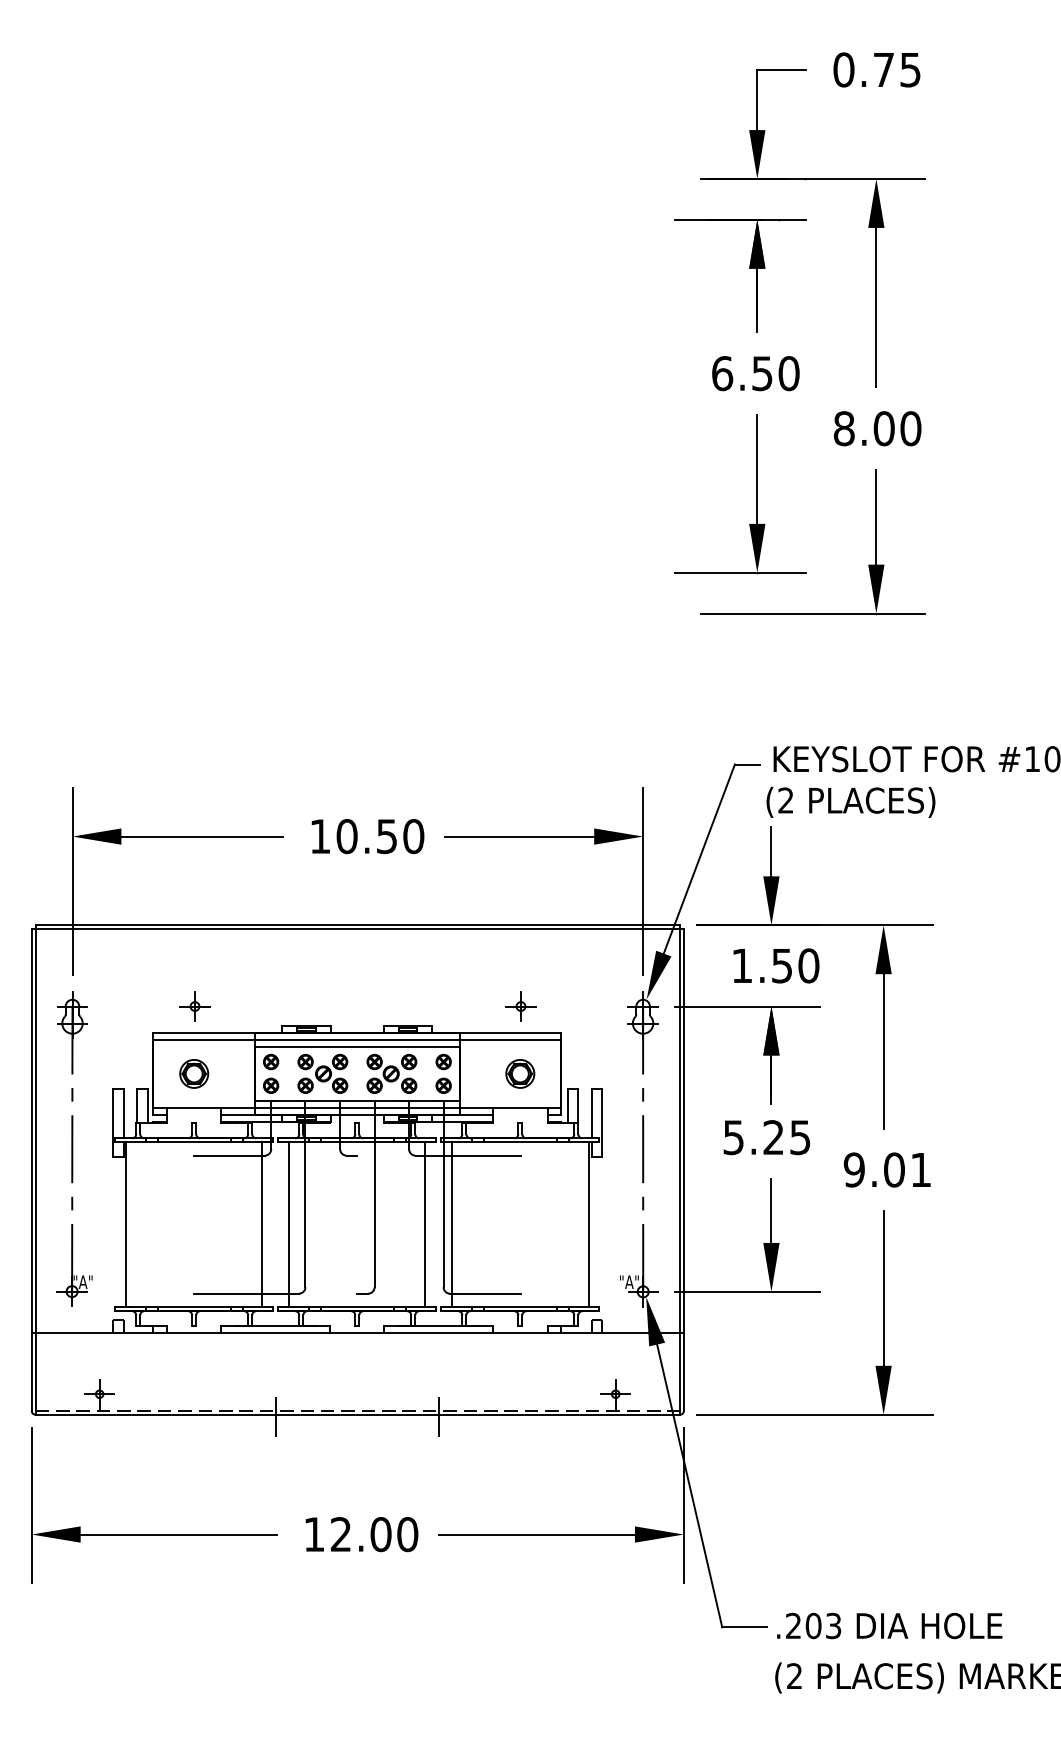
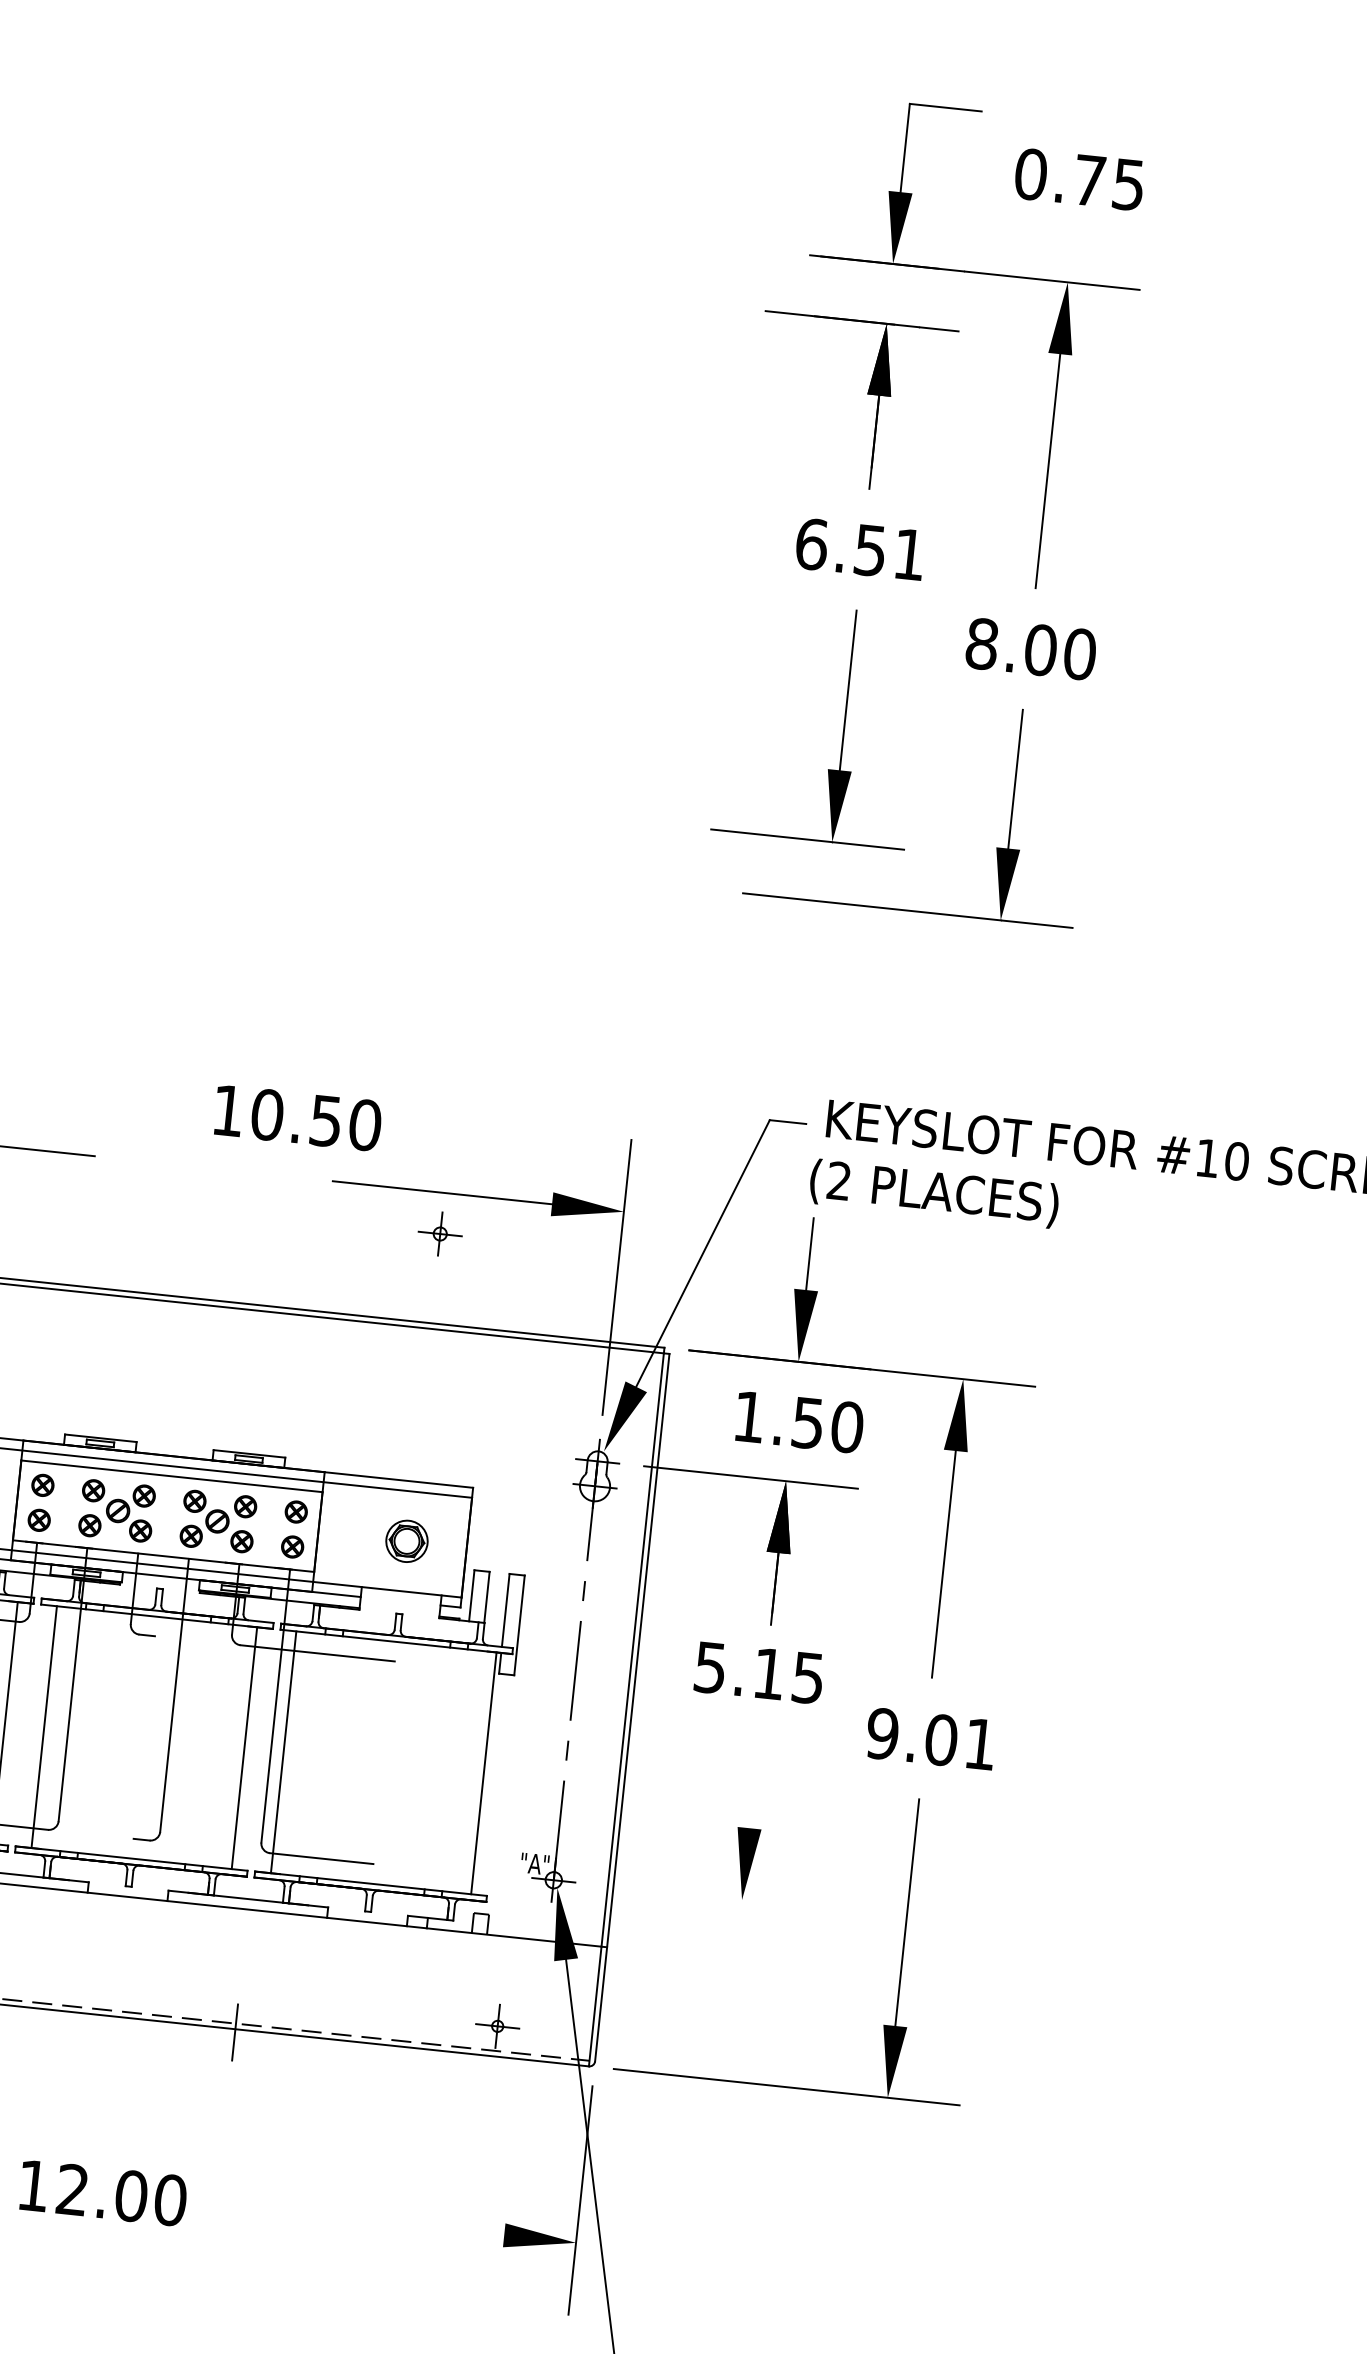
text: (876, 69) -> (1078, 178), moved
text: (788, 373) -> (908, 554), 6.50 -> 6.51
text: (367, 836) -> (297, 1118), moved
part: (520, 1006) -> (439, 1233), moved
text: (773, 1137) -> (768, 1673), 5.25 -> 5.15
line: (771, 1210) -> (754, 1780), removed
line: (747, 1291) -> (706, 1895), removed
line: (536, 1534) -> (359, 2220), removed

